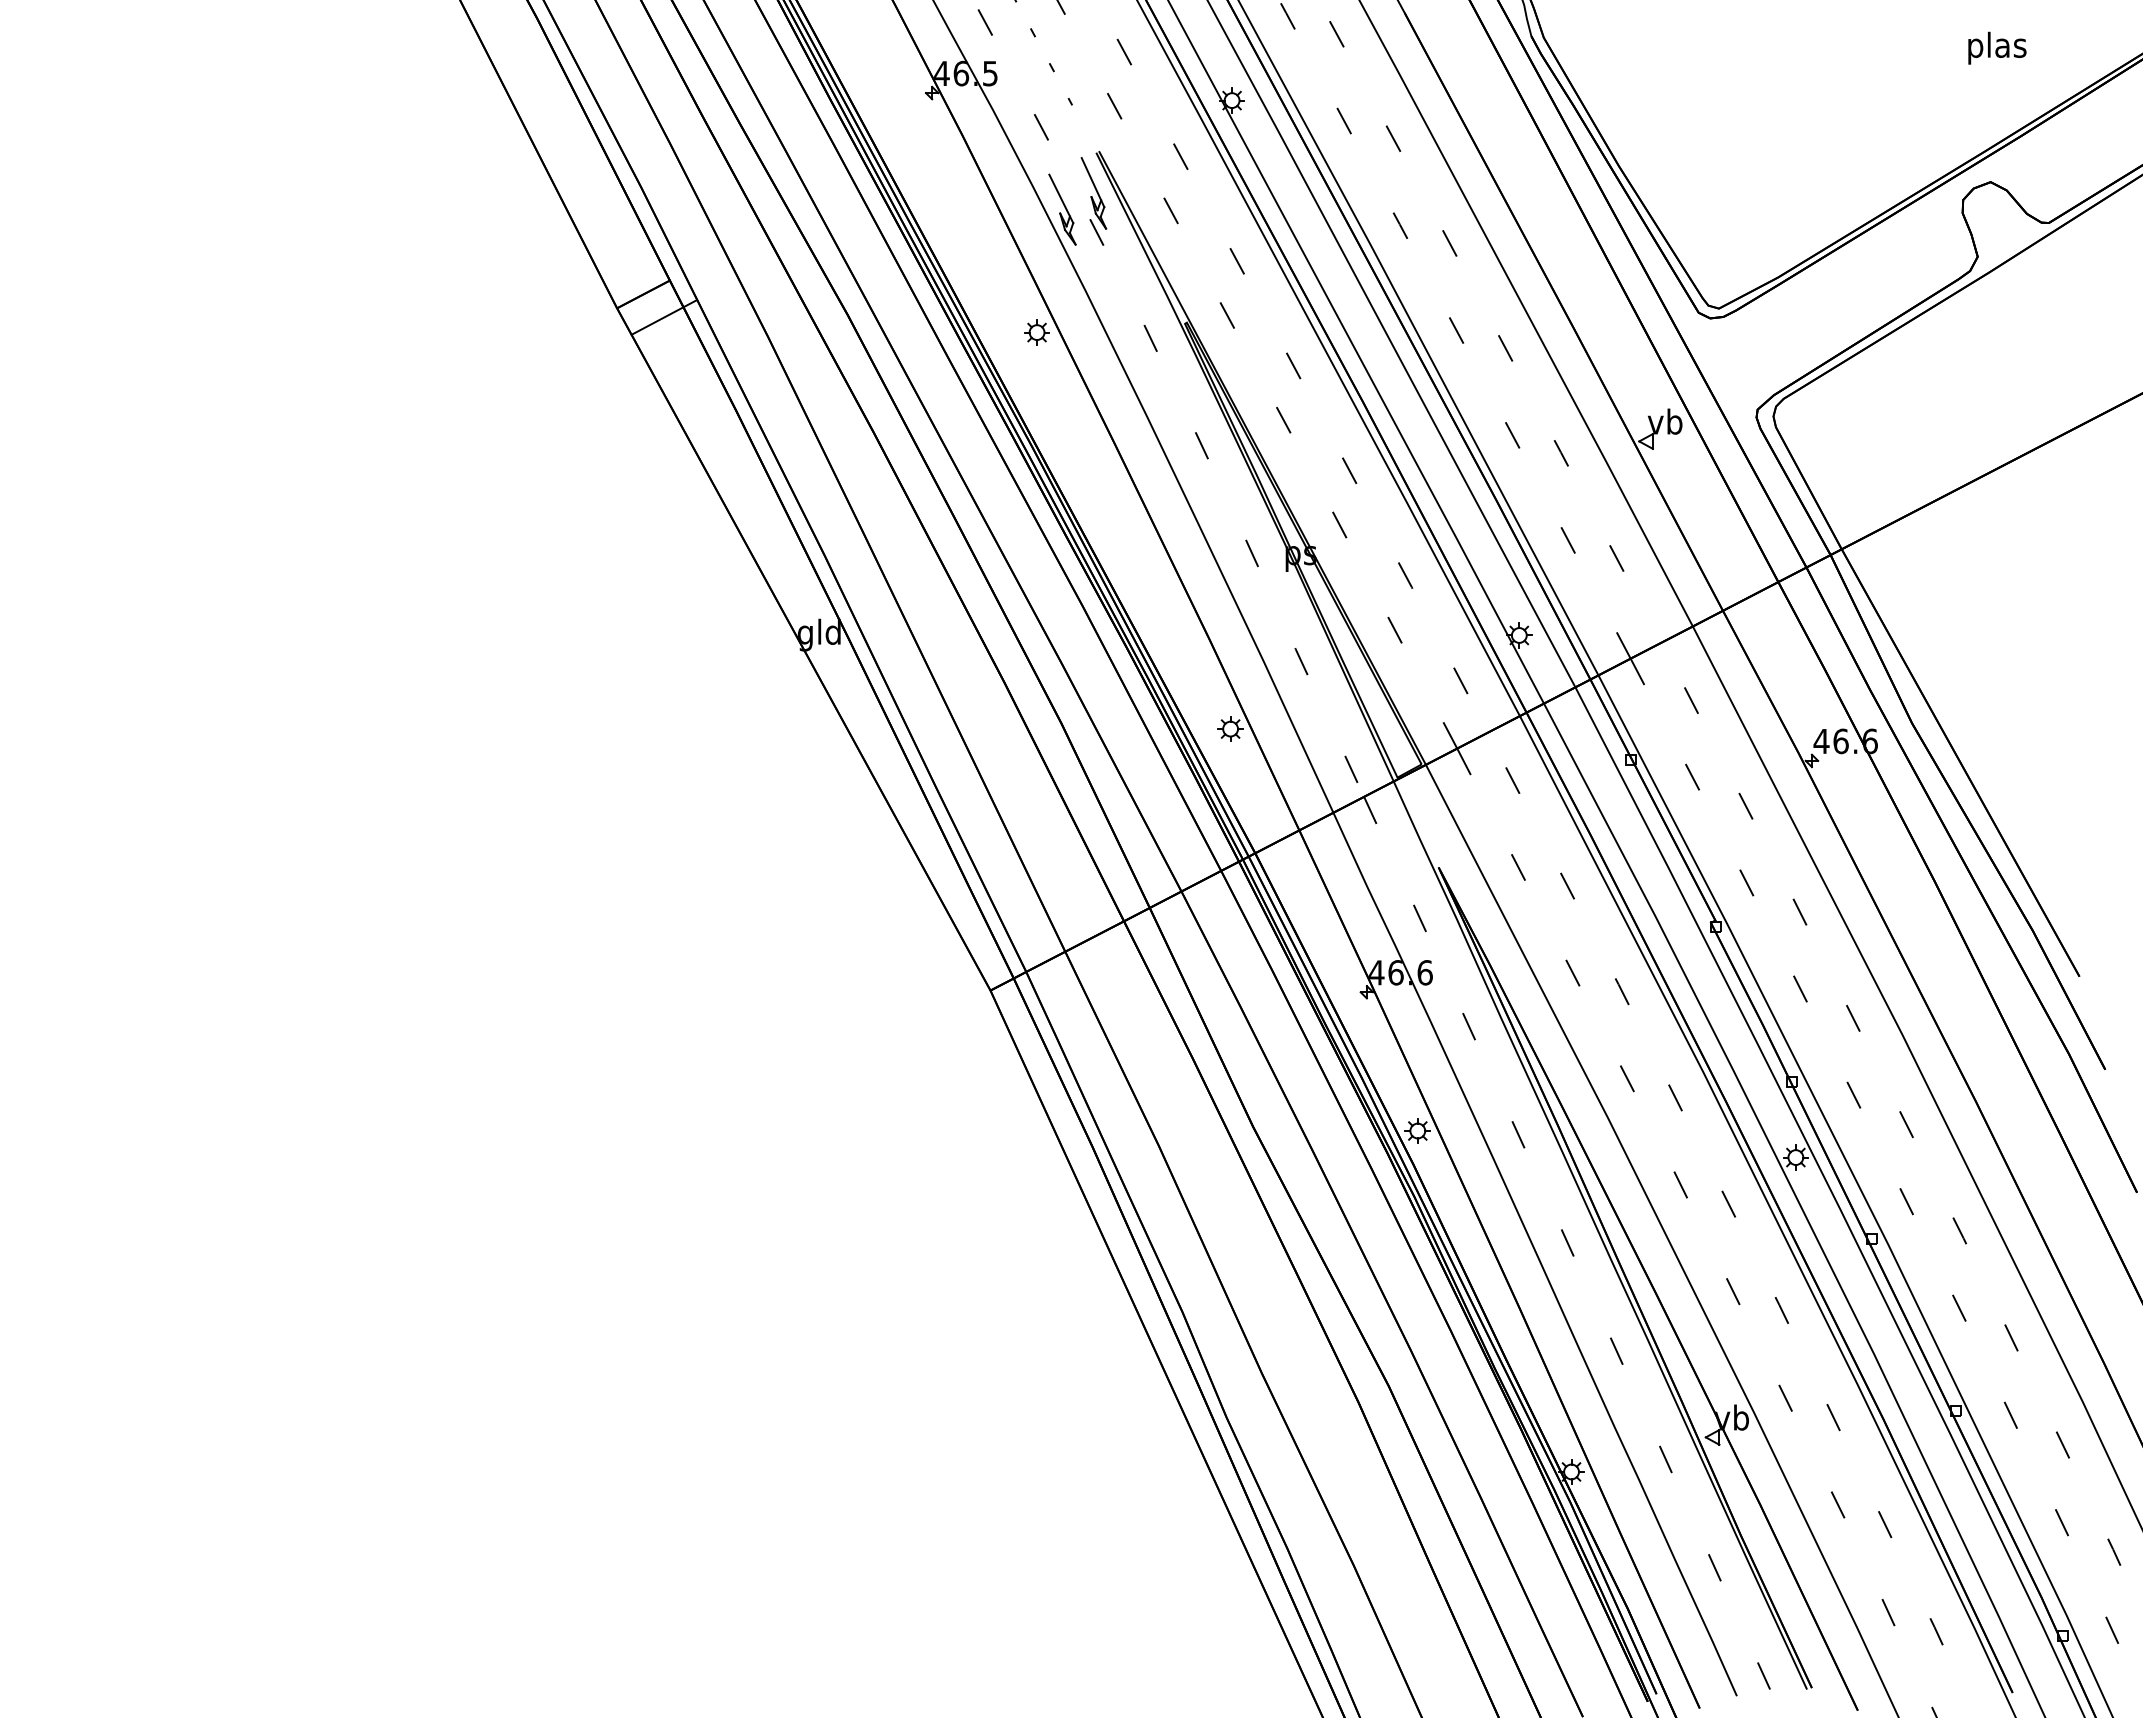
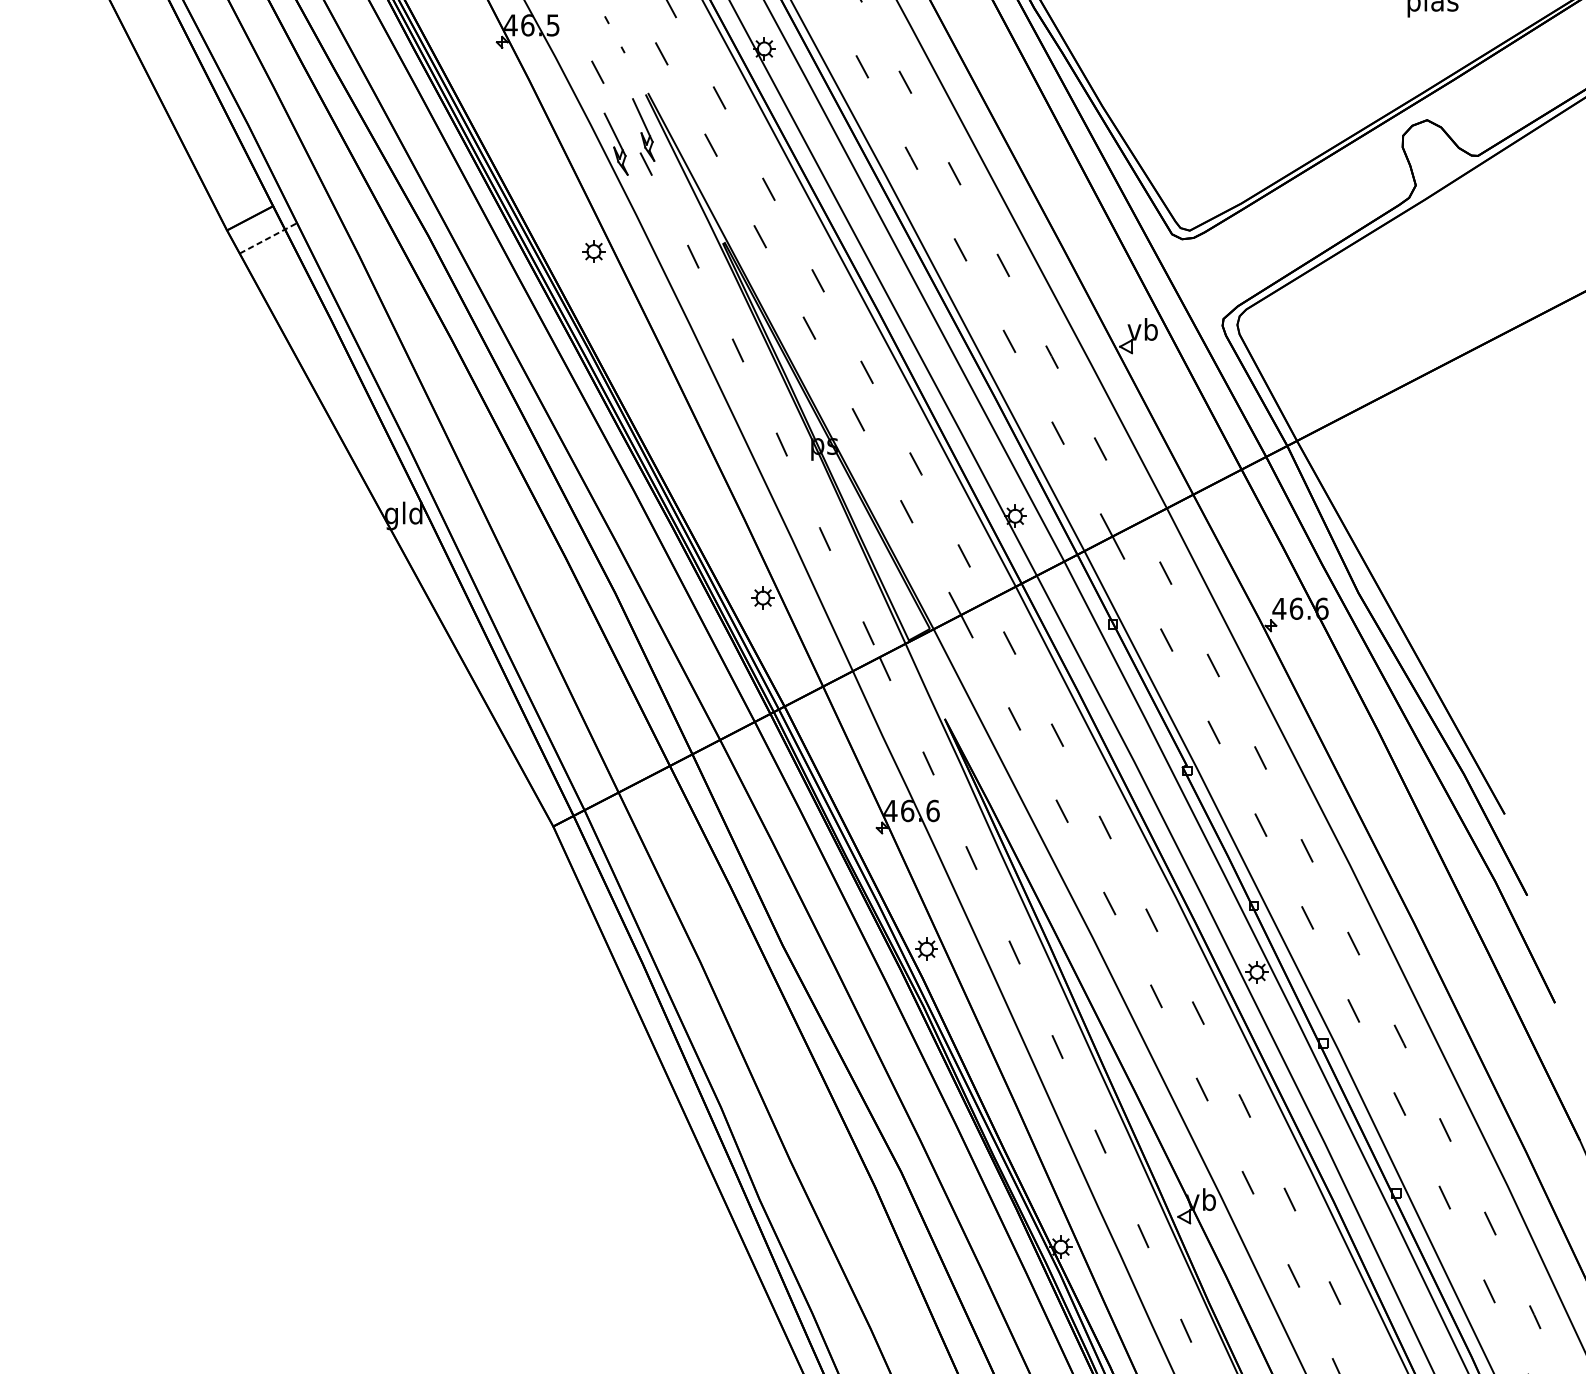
line: (664, 317) -> (268, 238), solid -> dashed

